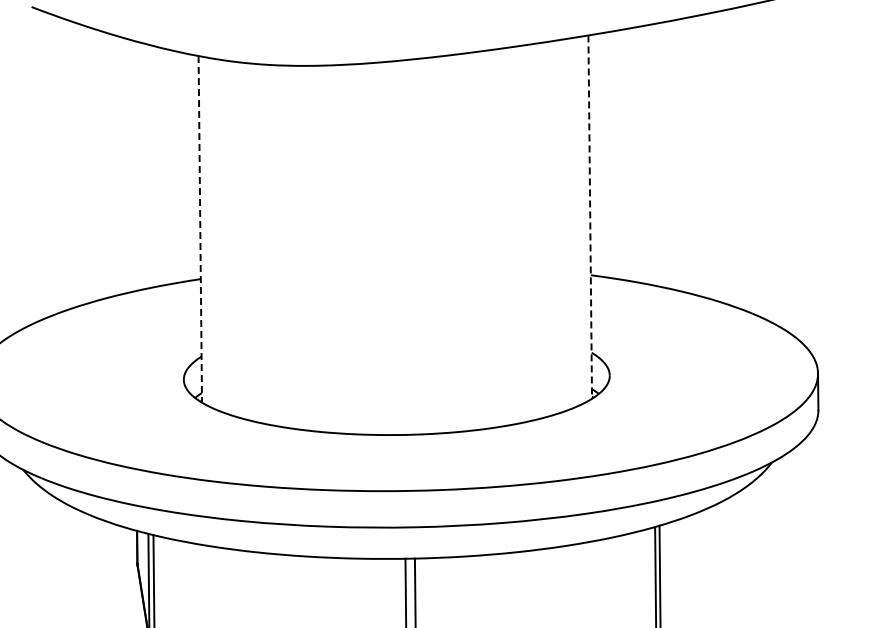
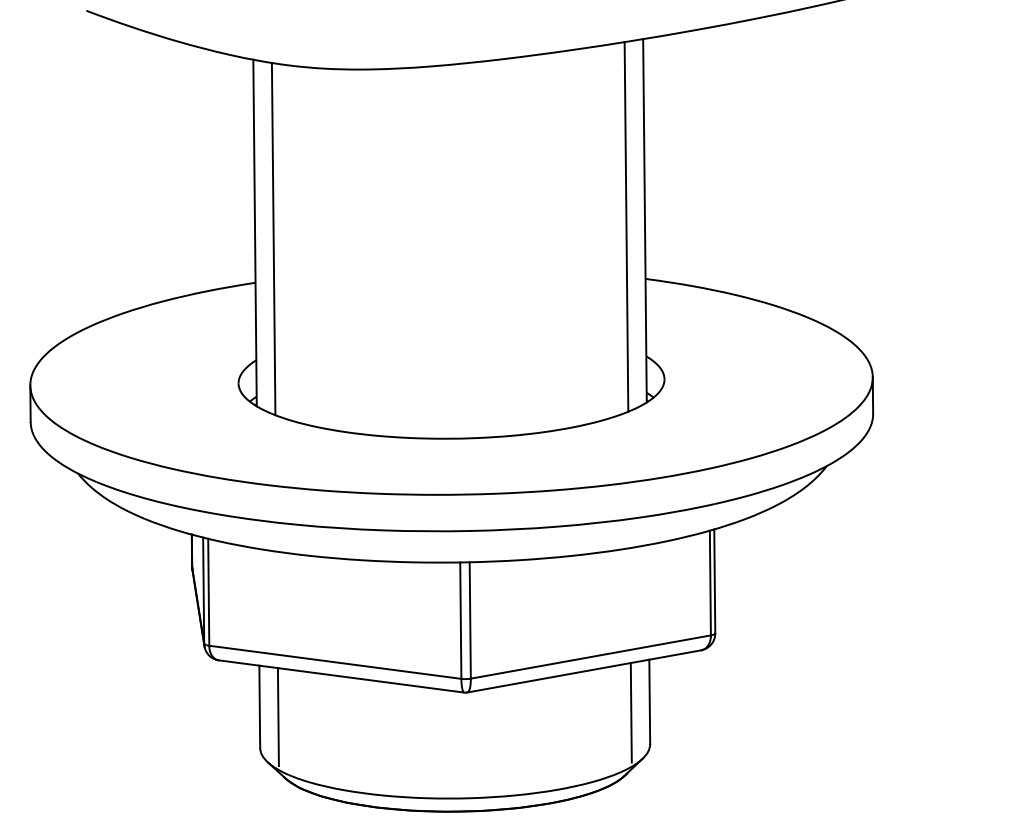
line: (589, 216) -> (644, 220), dashed -> solid
line: (571, 222) -> (626, 226), added
line: (200, 229) -> (255, 233), dashed -> solid
line: (218, 234) -> (273, 238), added

